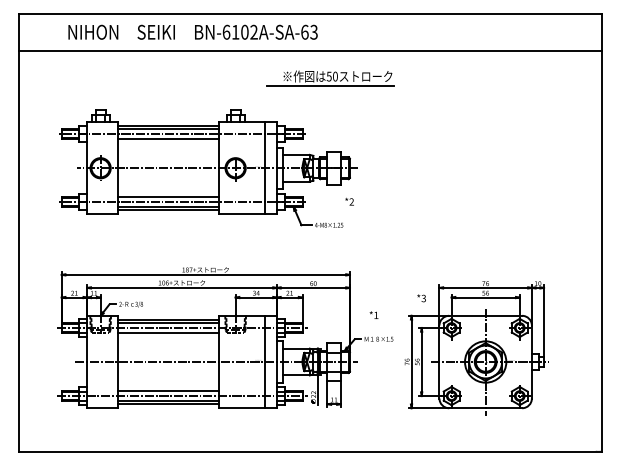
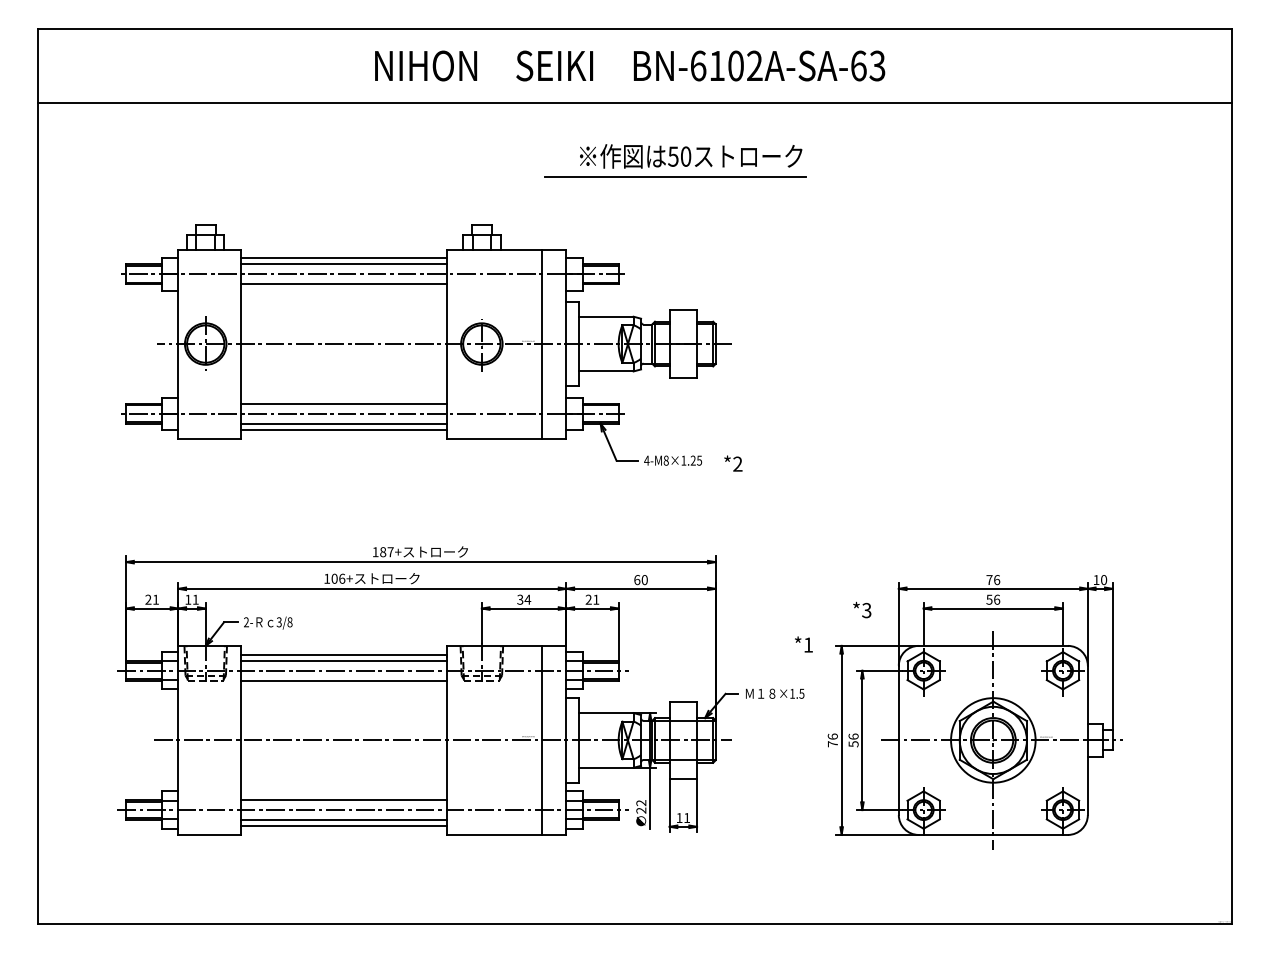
text: (192, 31) -> (628, 64), moved
text: (349, 201) -> (733, 463), moved
text: (373, 314) -> (802, 643), moved

